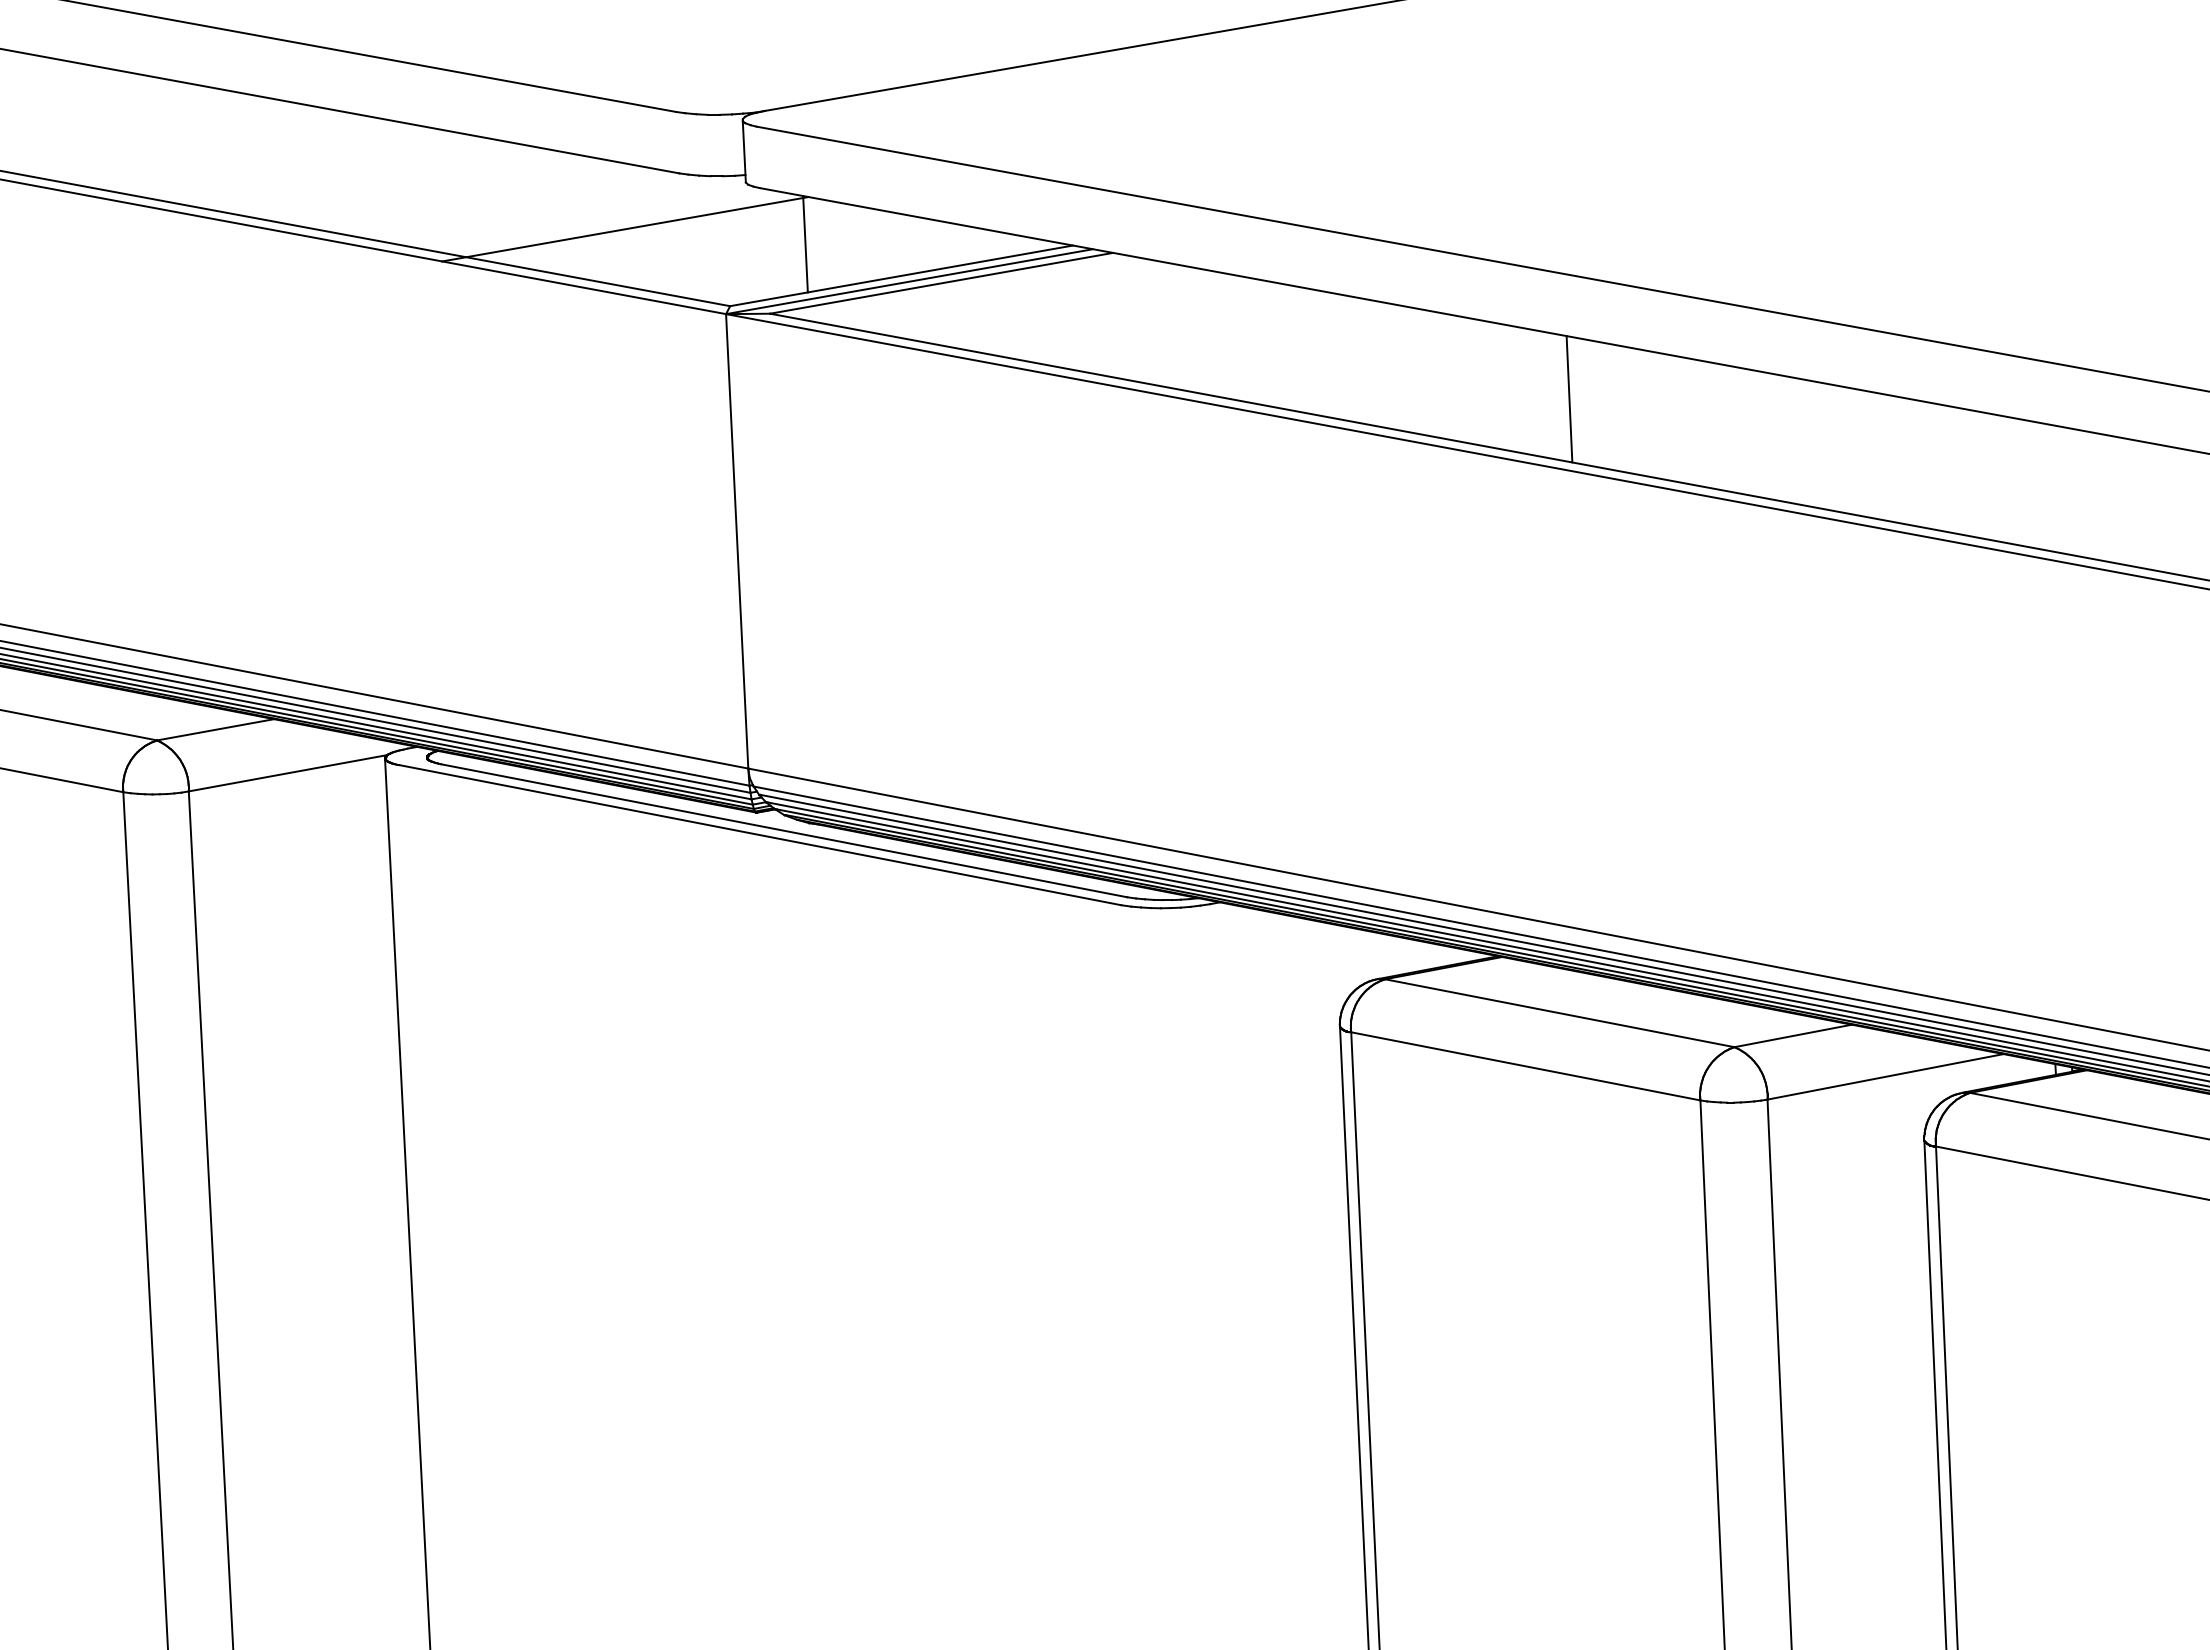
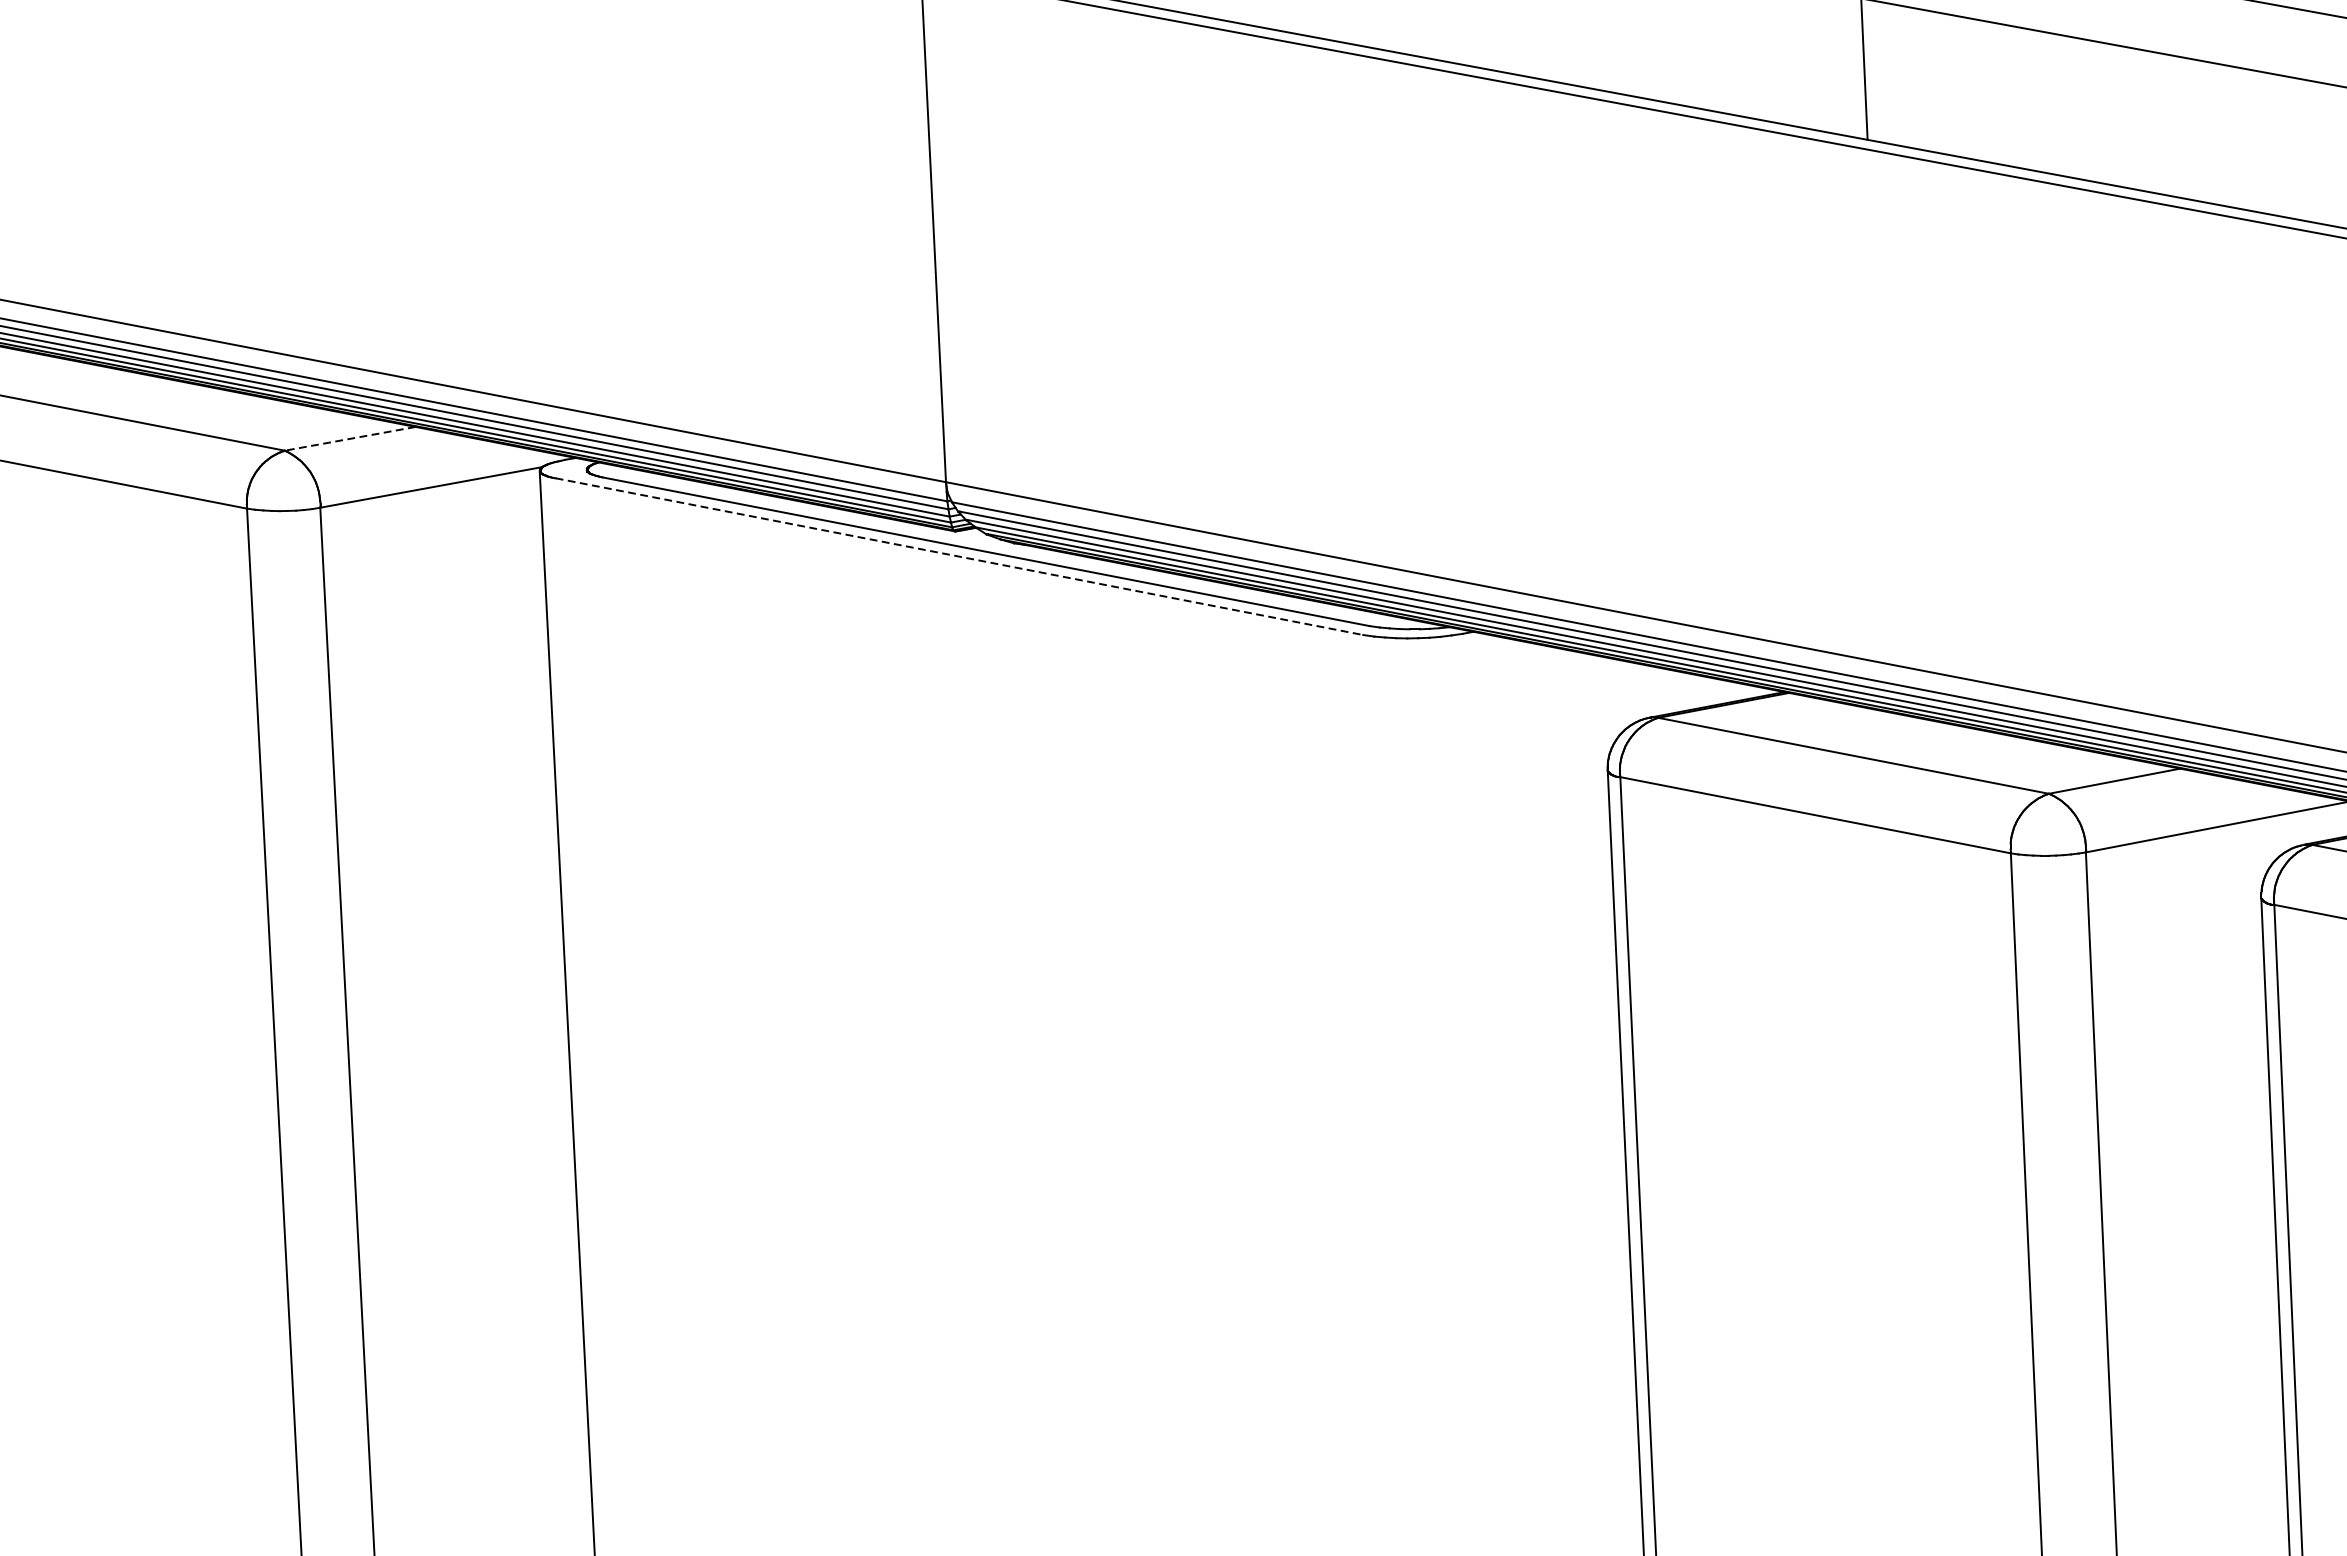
line: (215, 729) -> (350, 438), solid -> dashed
line: (760, 835) -> (959, 557), solid -> dashed

